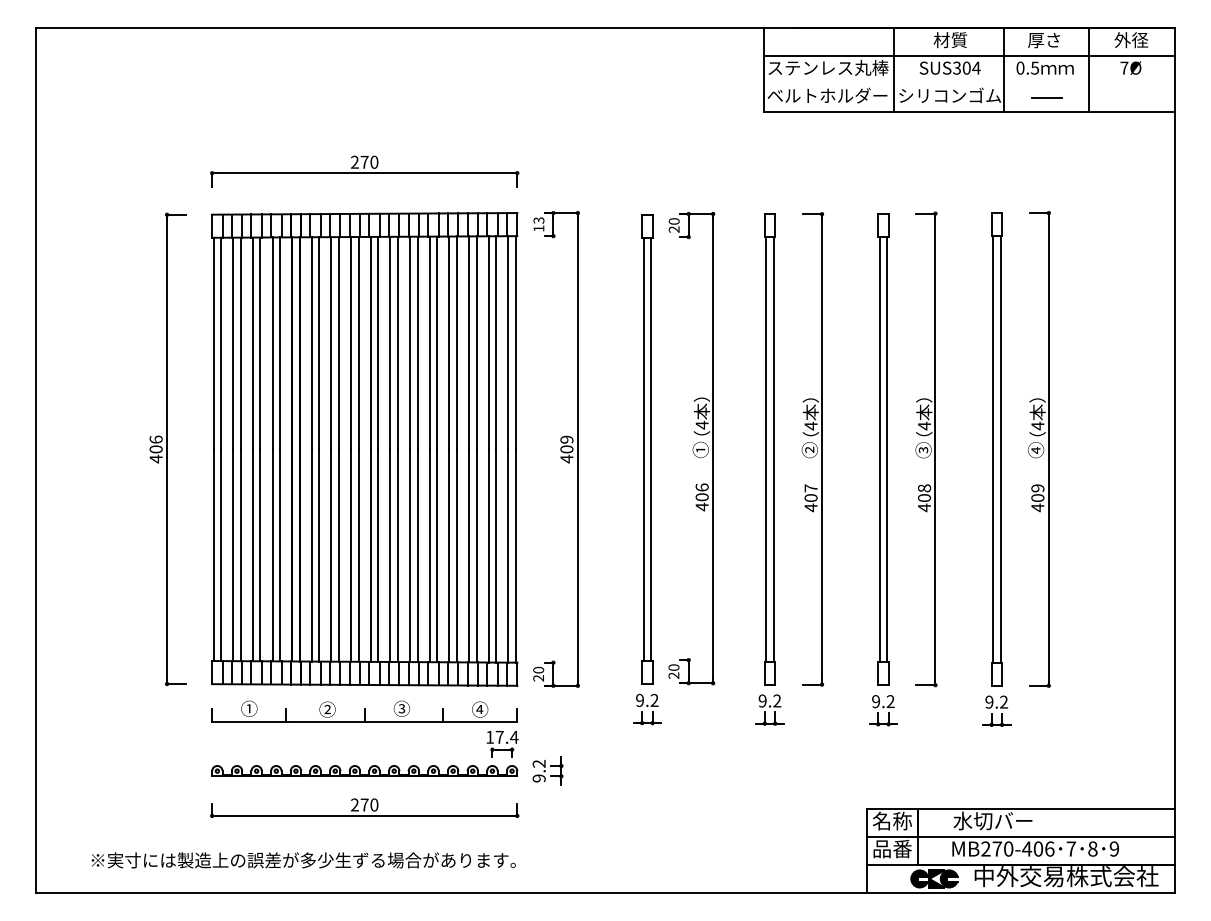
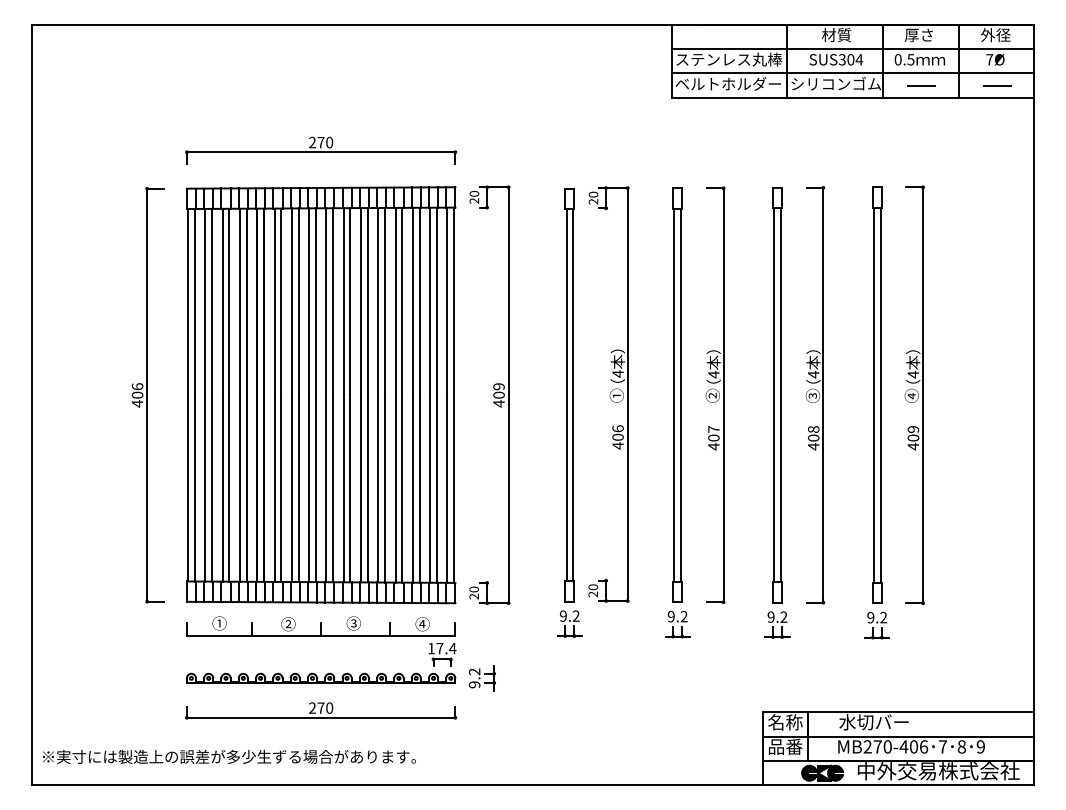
line: (969, 83) -> (853, 73), added
line: (1133, 97) -> (997, 85), added
text: (537, 224) -> (473, 197), 13 -> 20
text: (303, 859) -> (229, 756), moved

